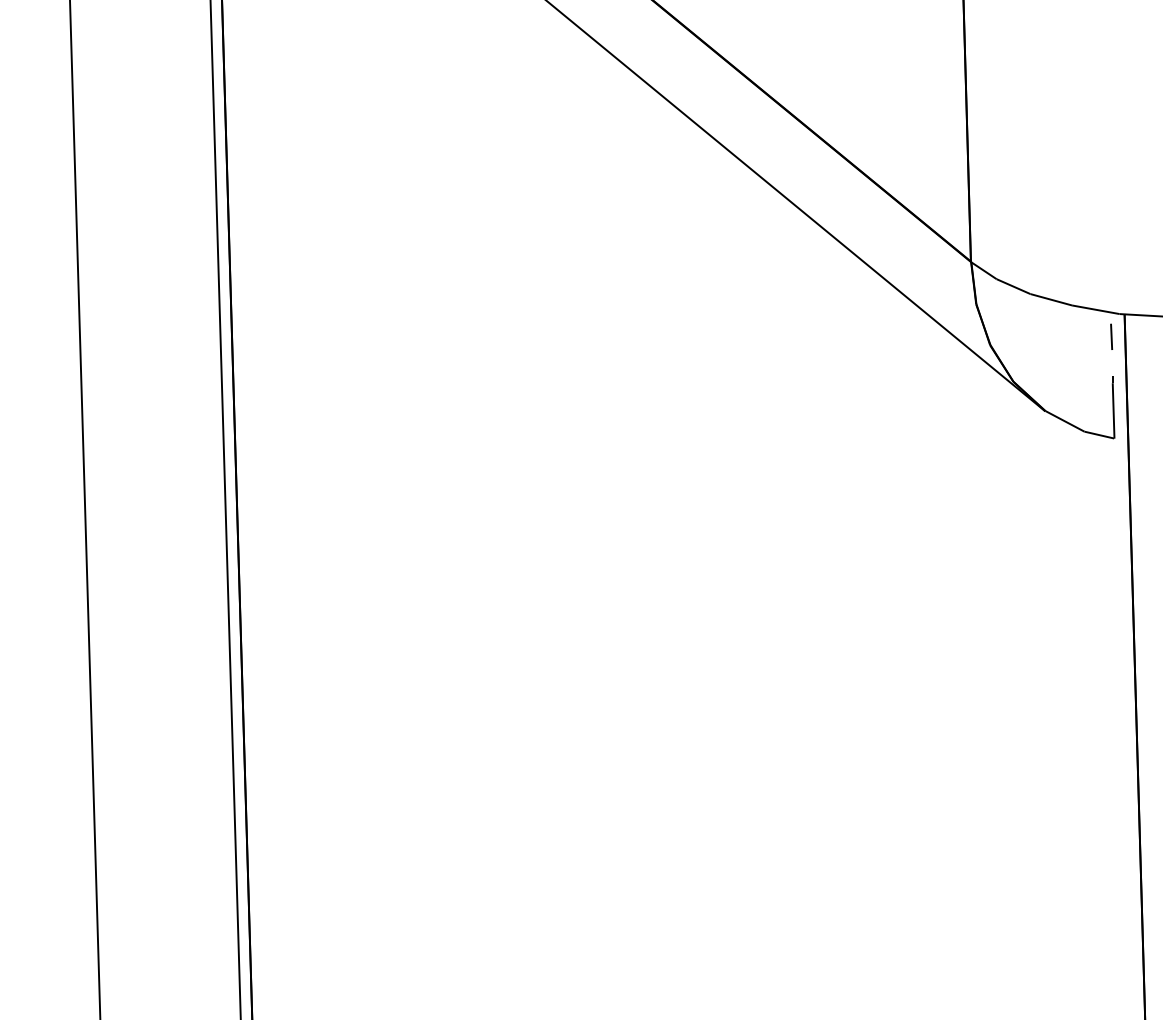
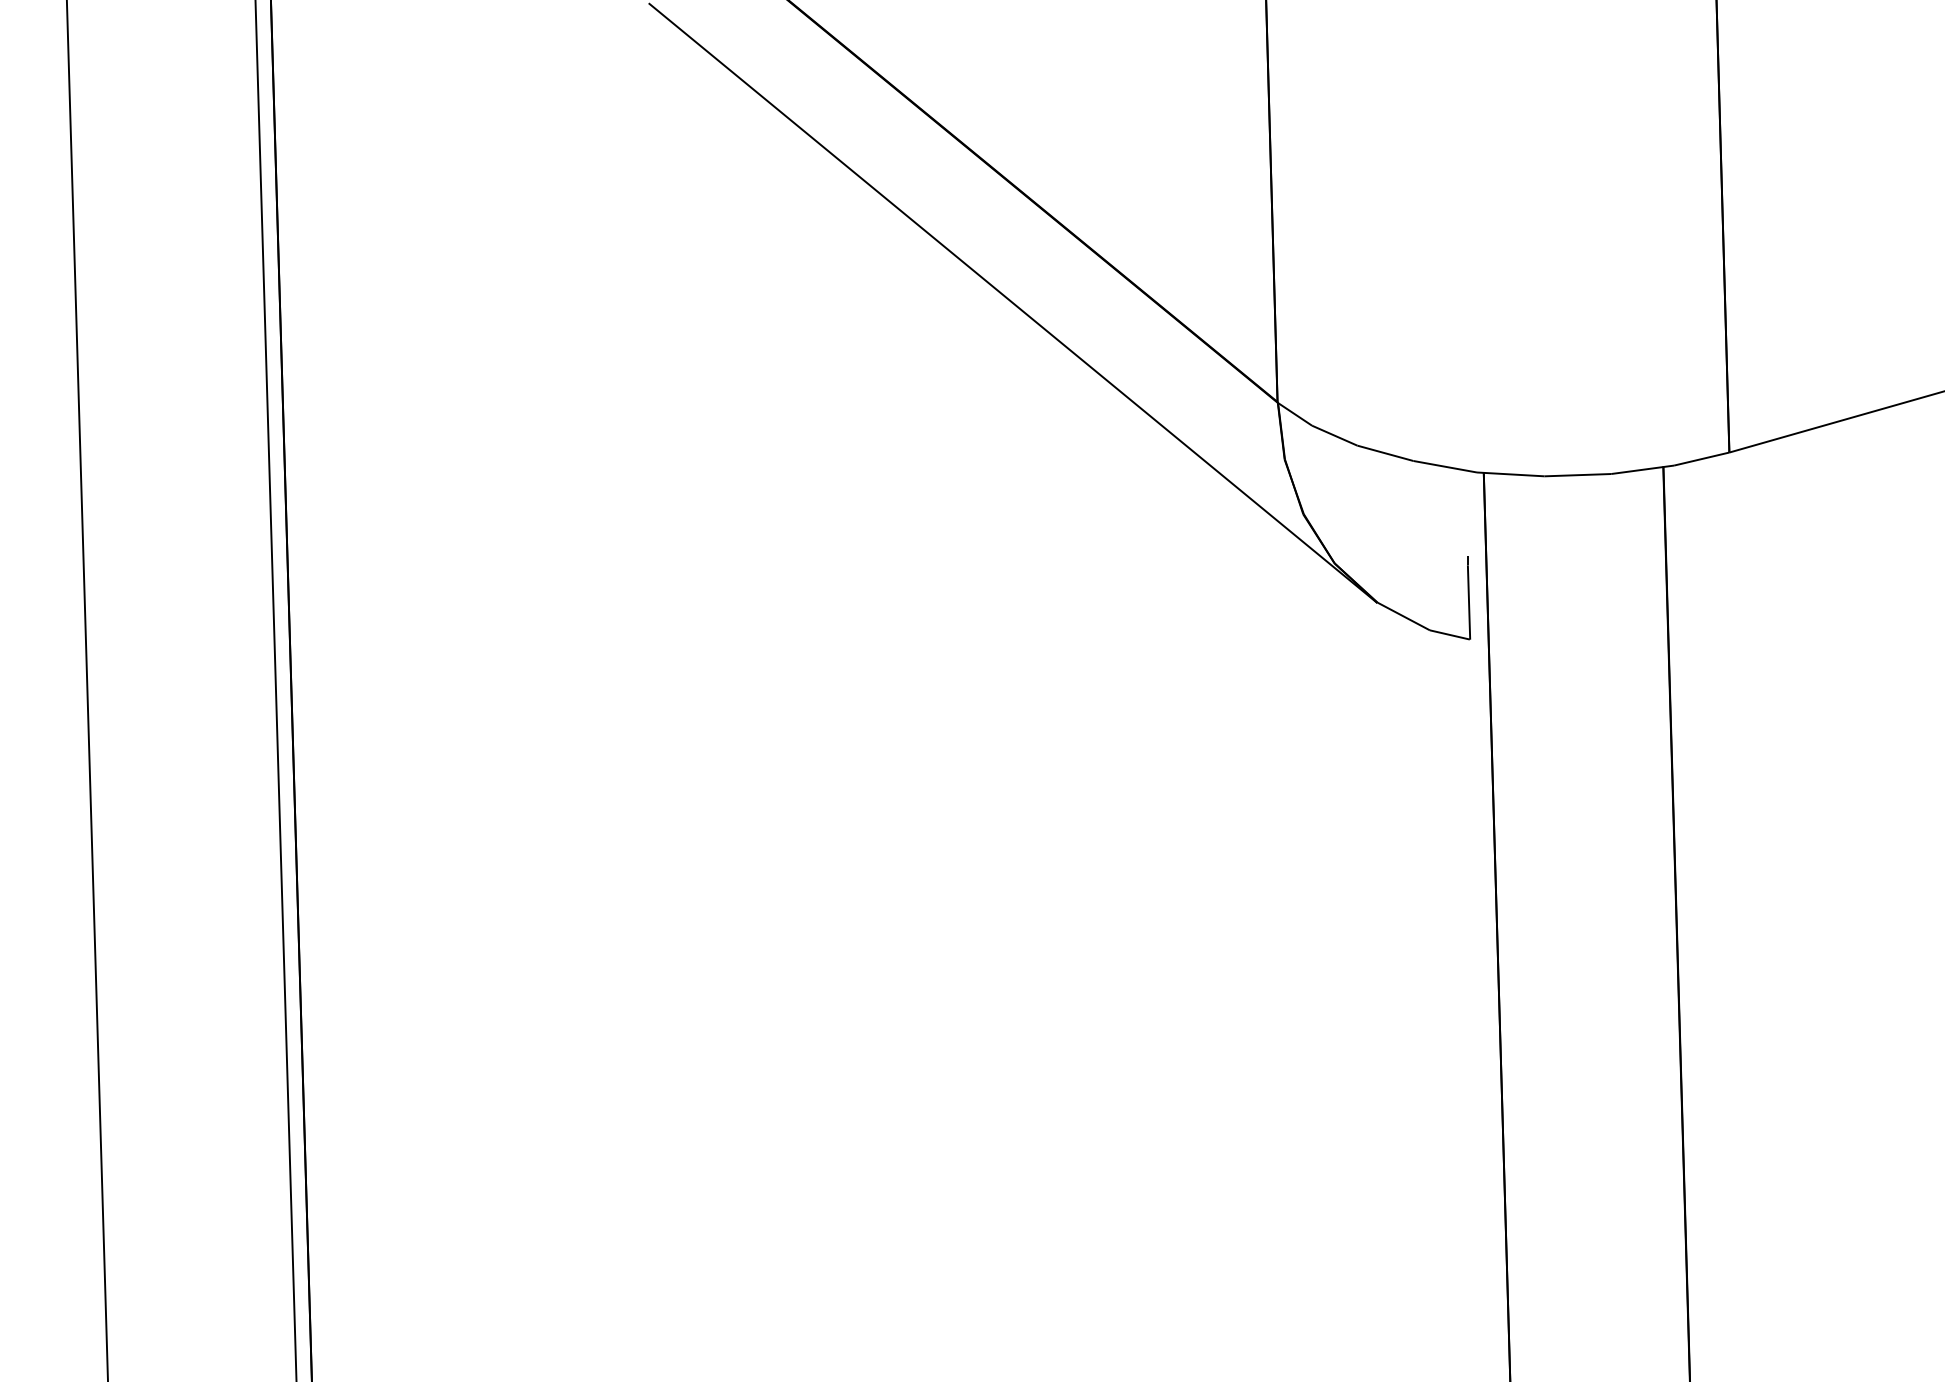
line: (1110, 336) -> (1465, 502), removed

